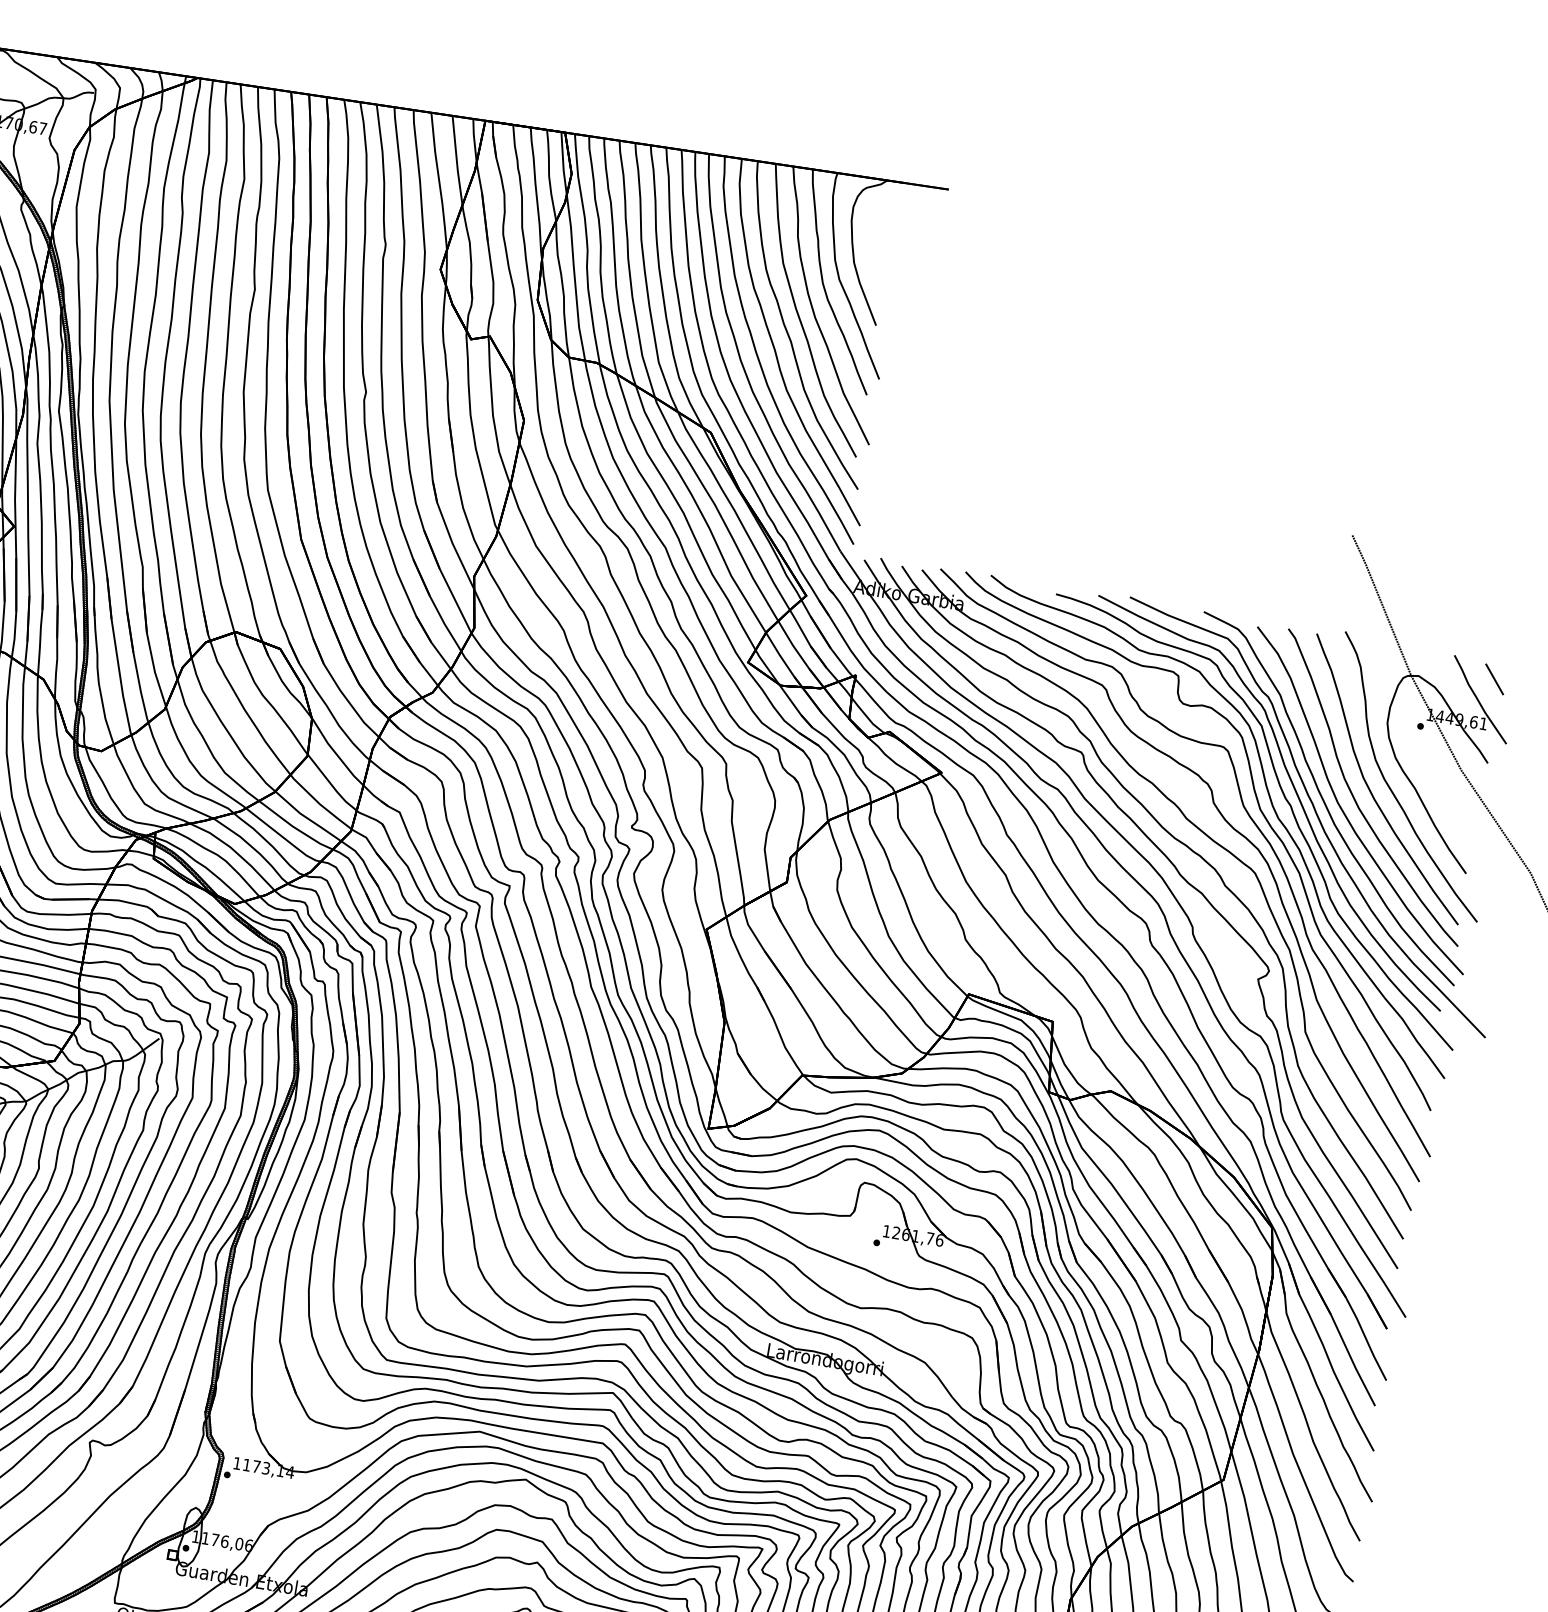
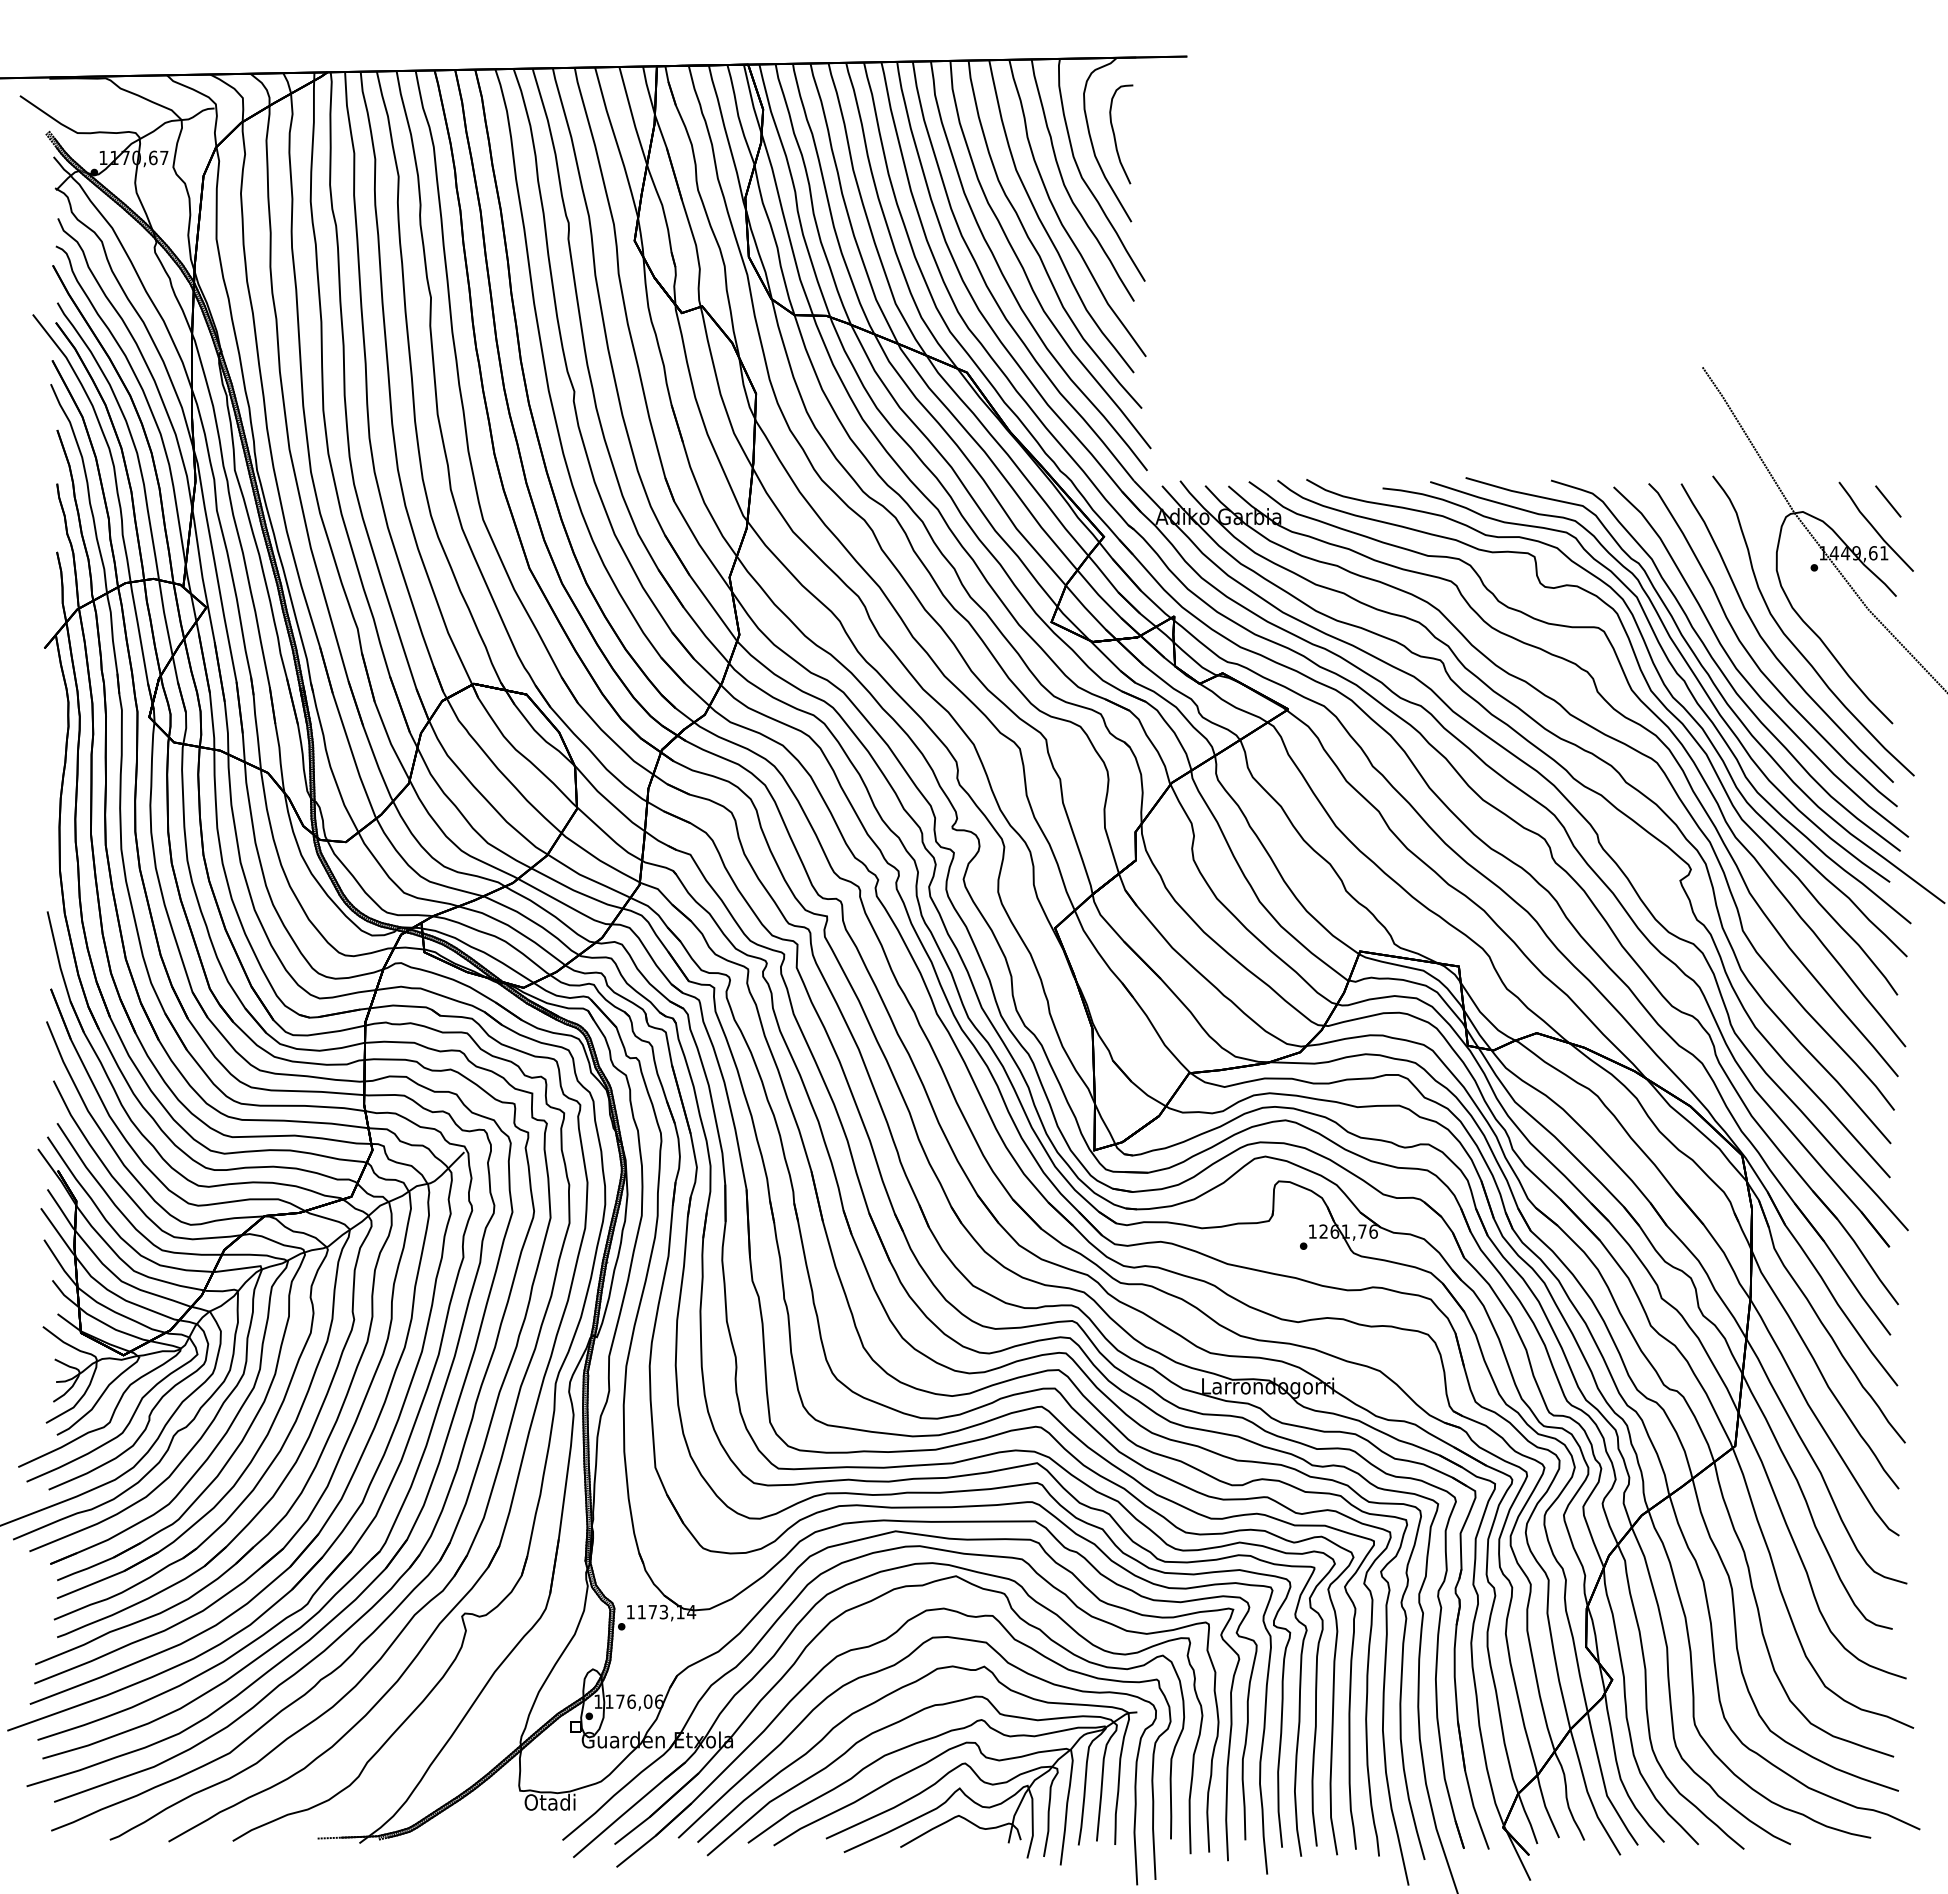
curve: (874, 247) -> (1115, 135), added

